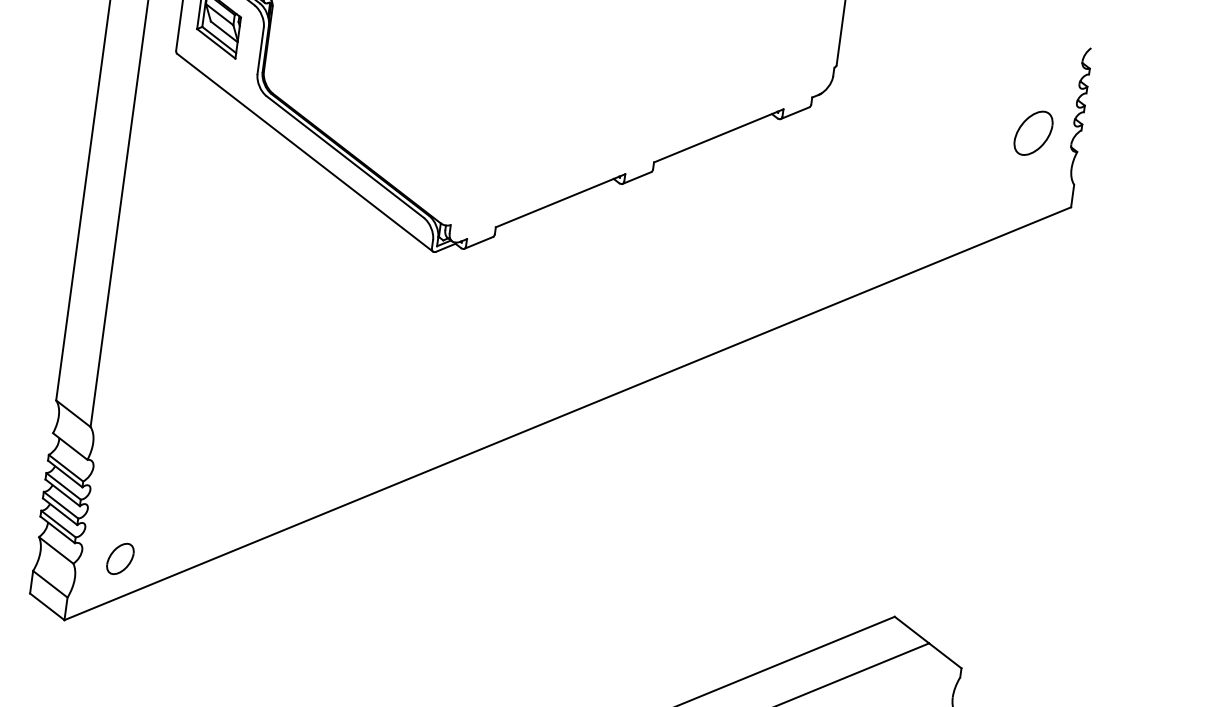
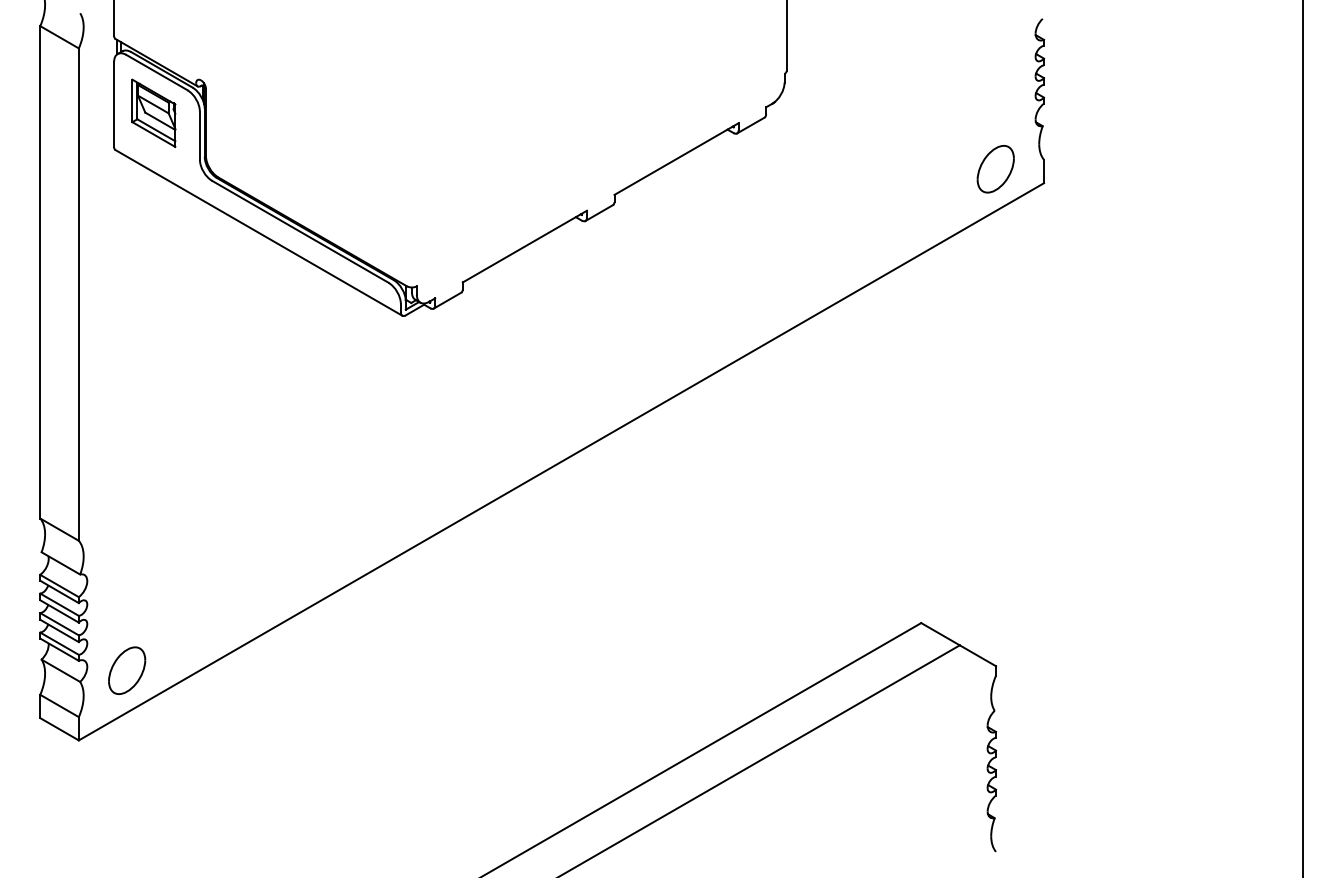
part: (1033, 133) -> (995, 169), moved
part: (120, 558) -> (127, 670), size x1.43

